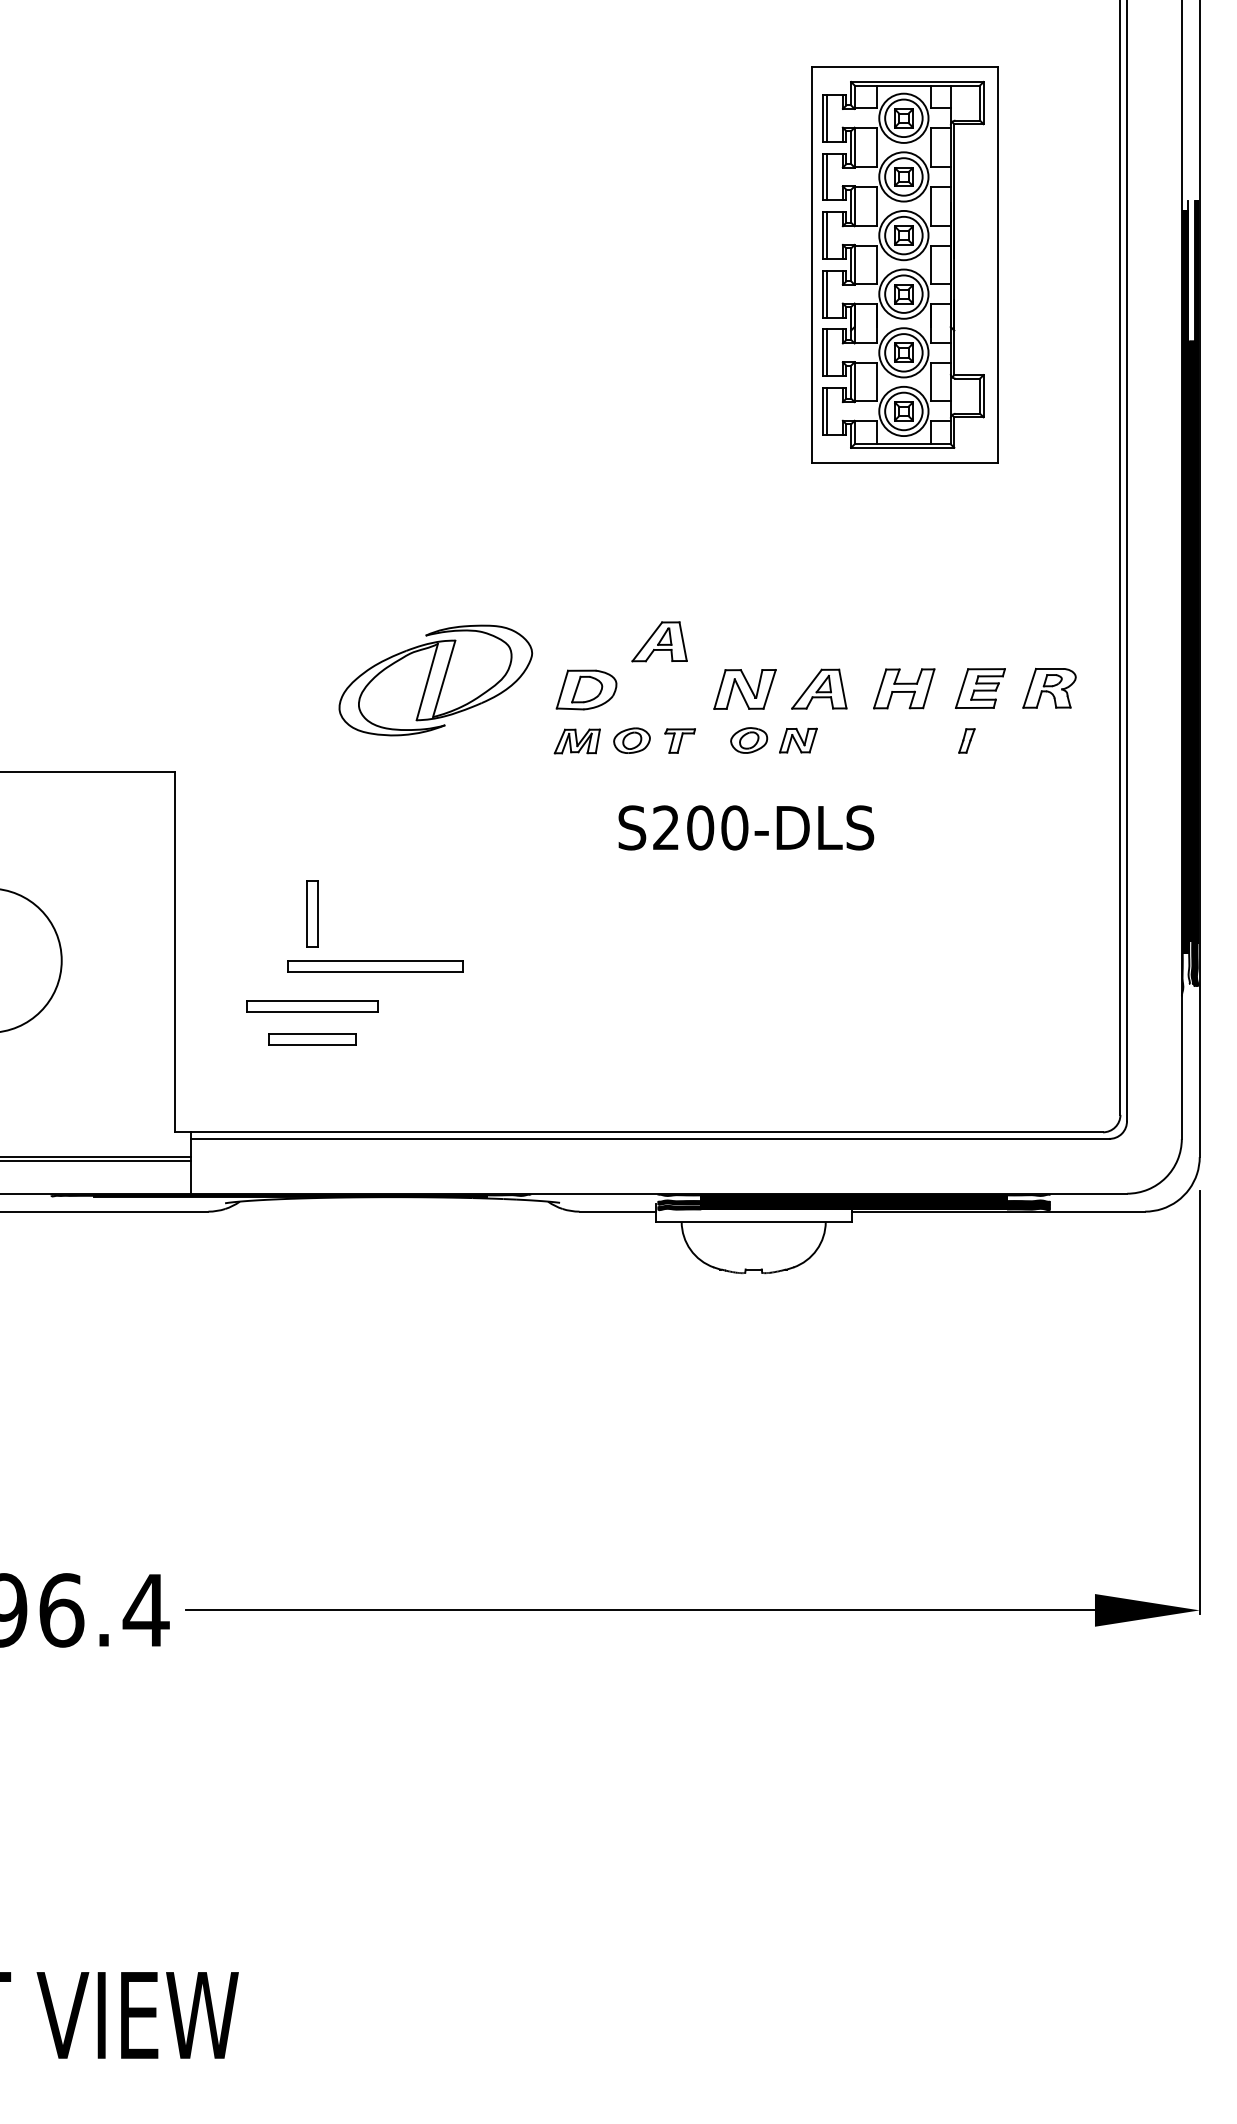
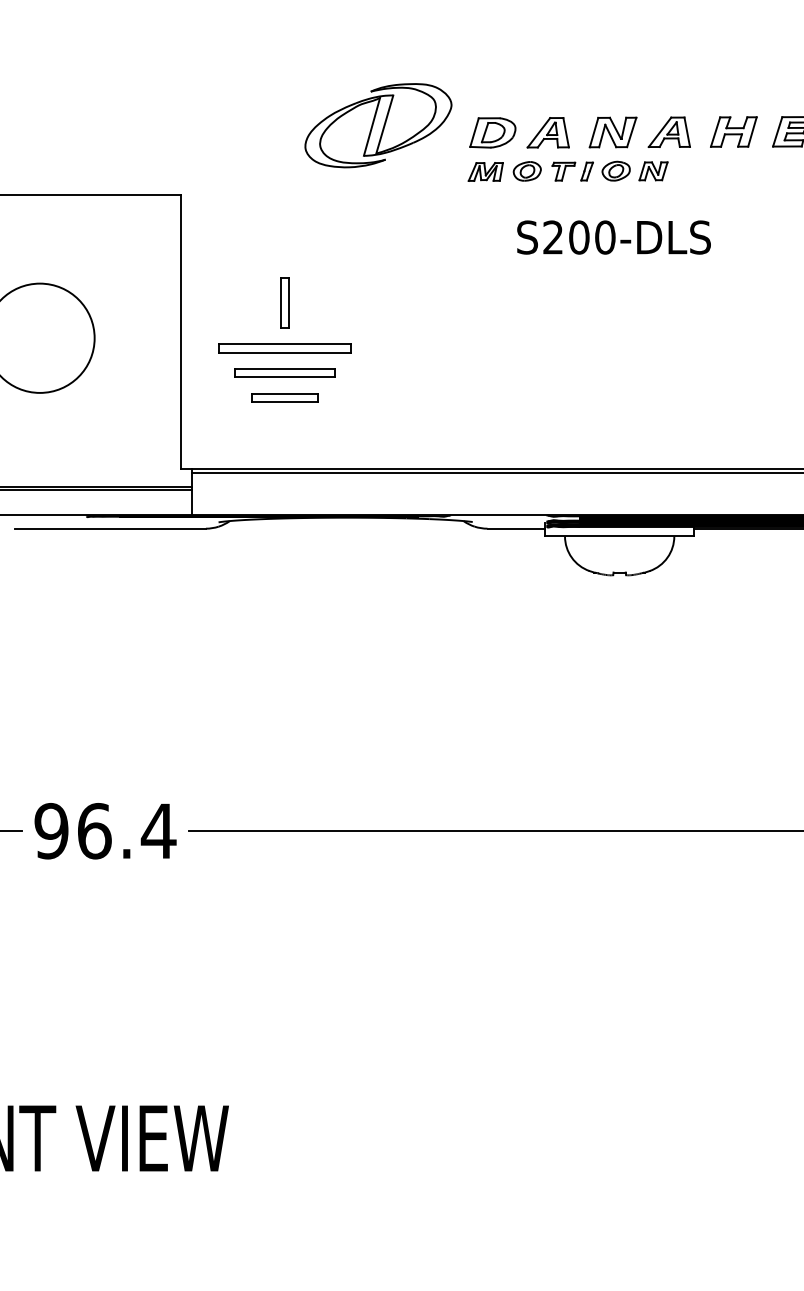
part: (659, 641) -> (548, 132), moved
part: (966, 740) -> (586, 171), moved
part: (375, 966) -> (284, 348), moved

